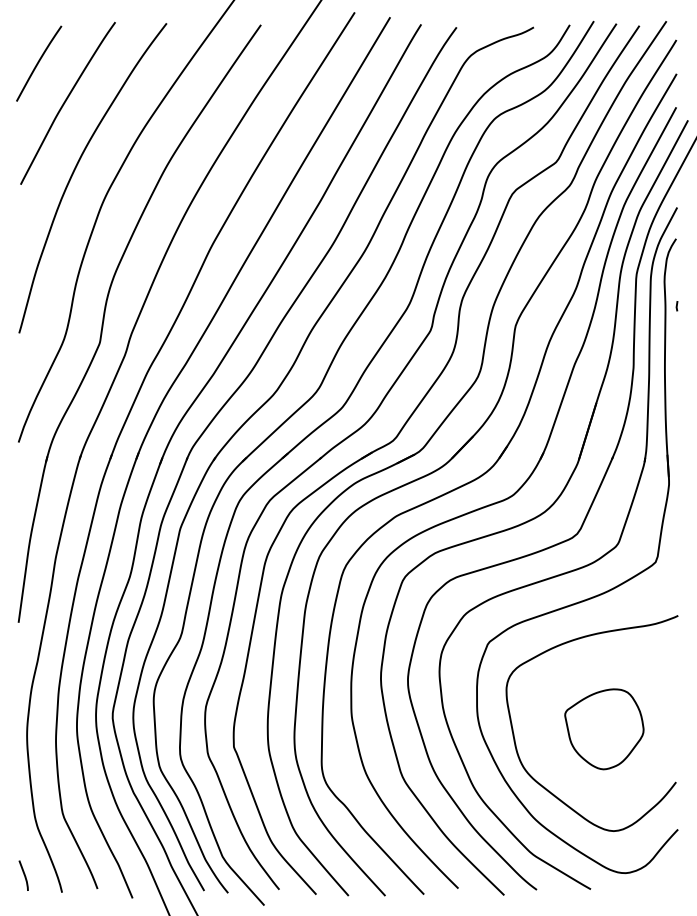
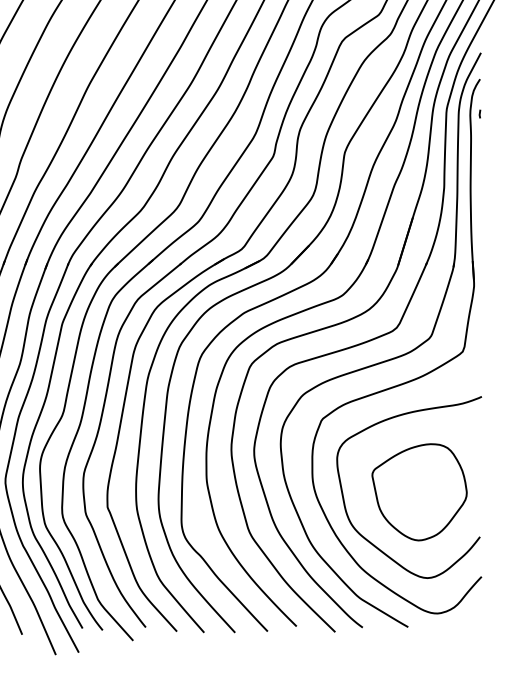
line: (676, 306) -> (479, 114), moved
part: (604, 729) -> (419, 492), size x1.43

